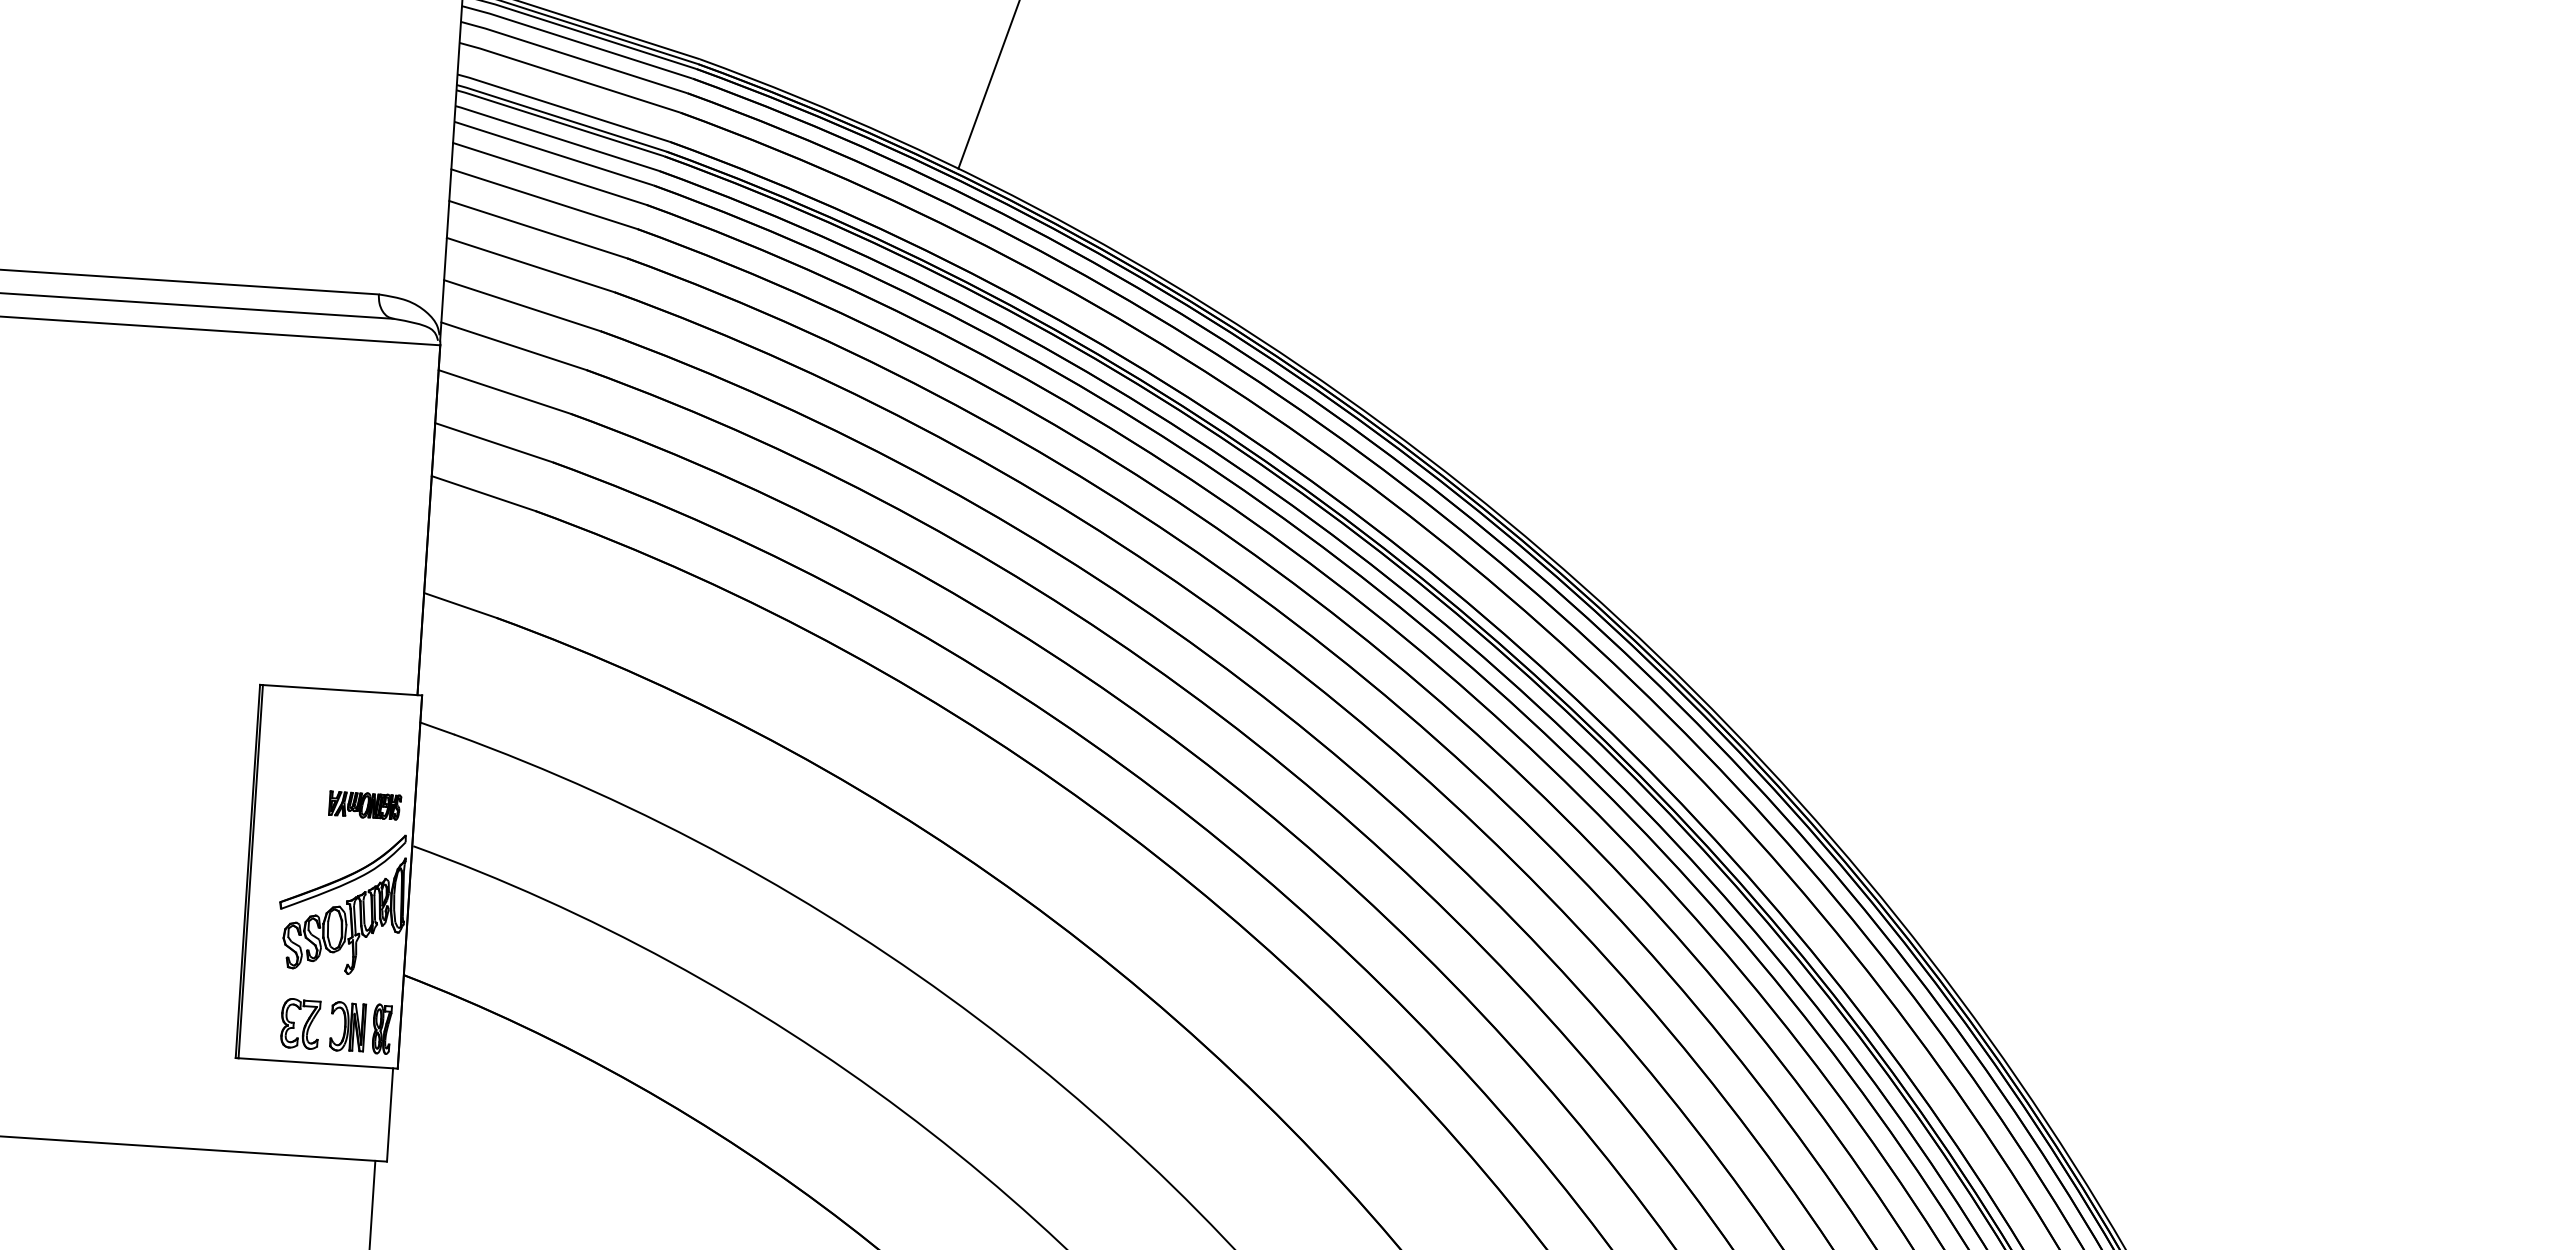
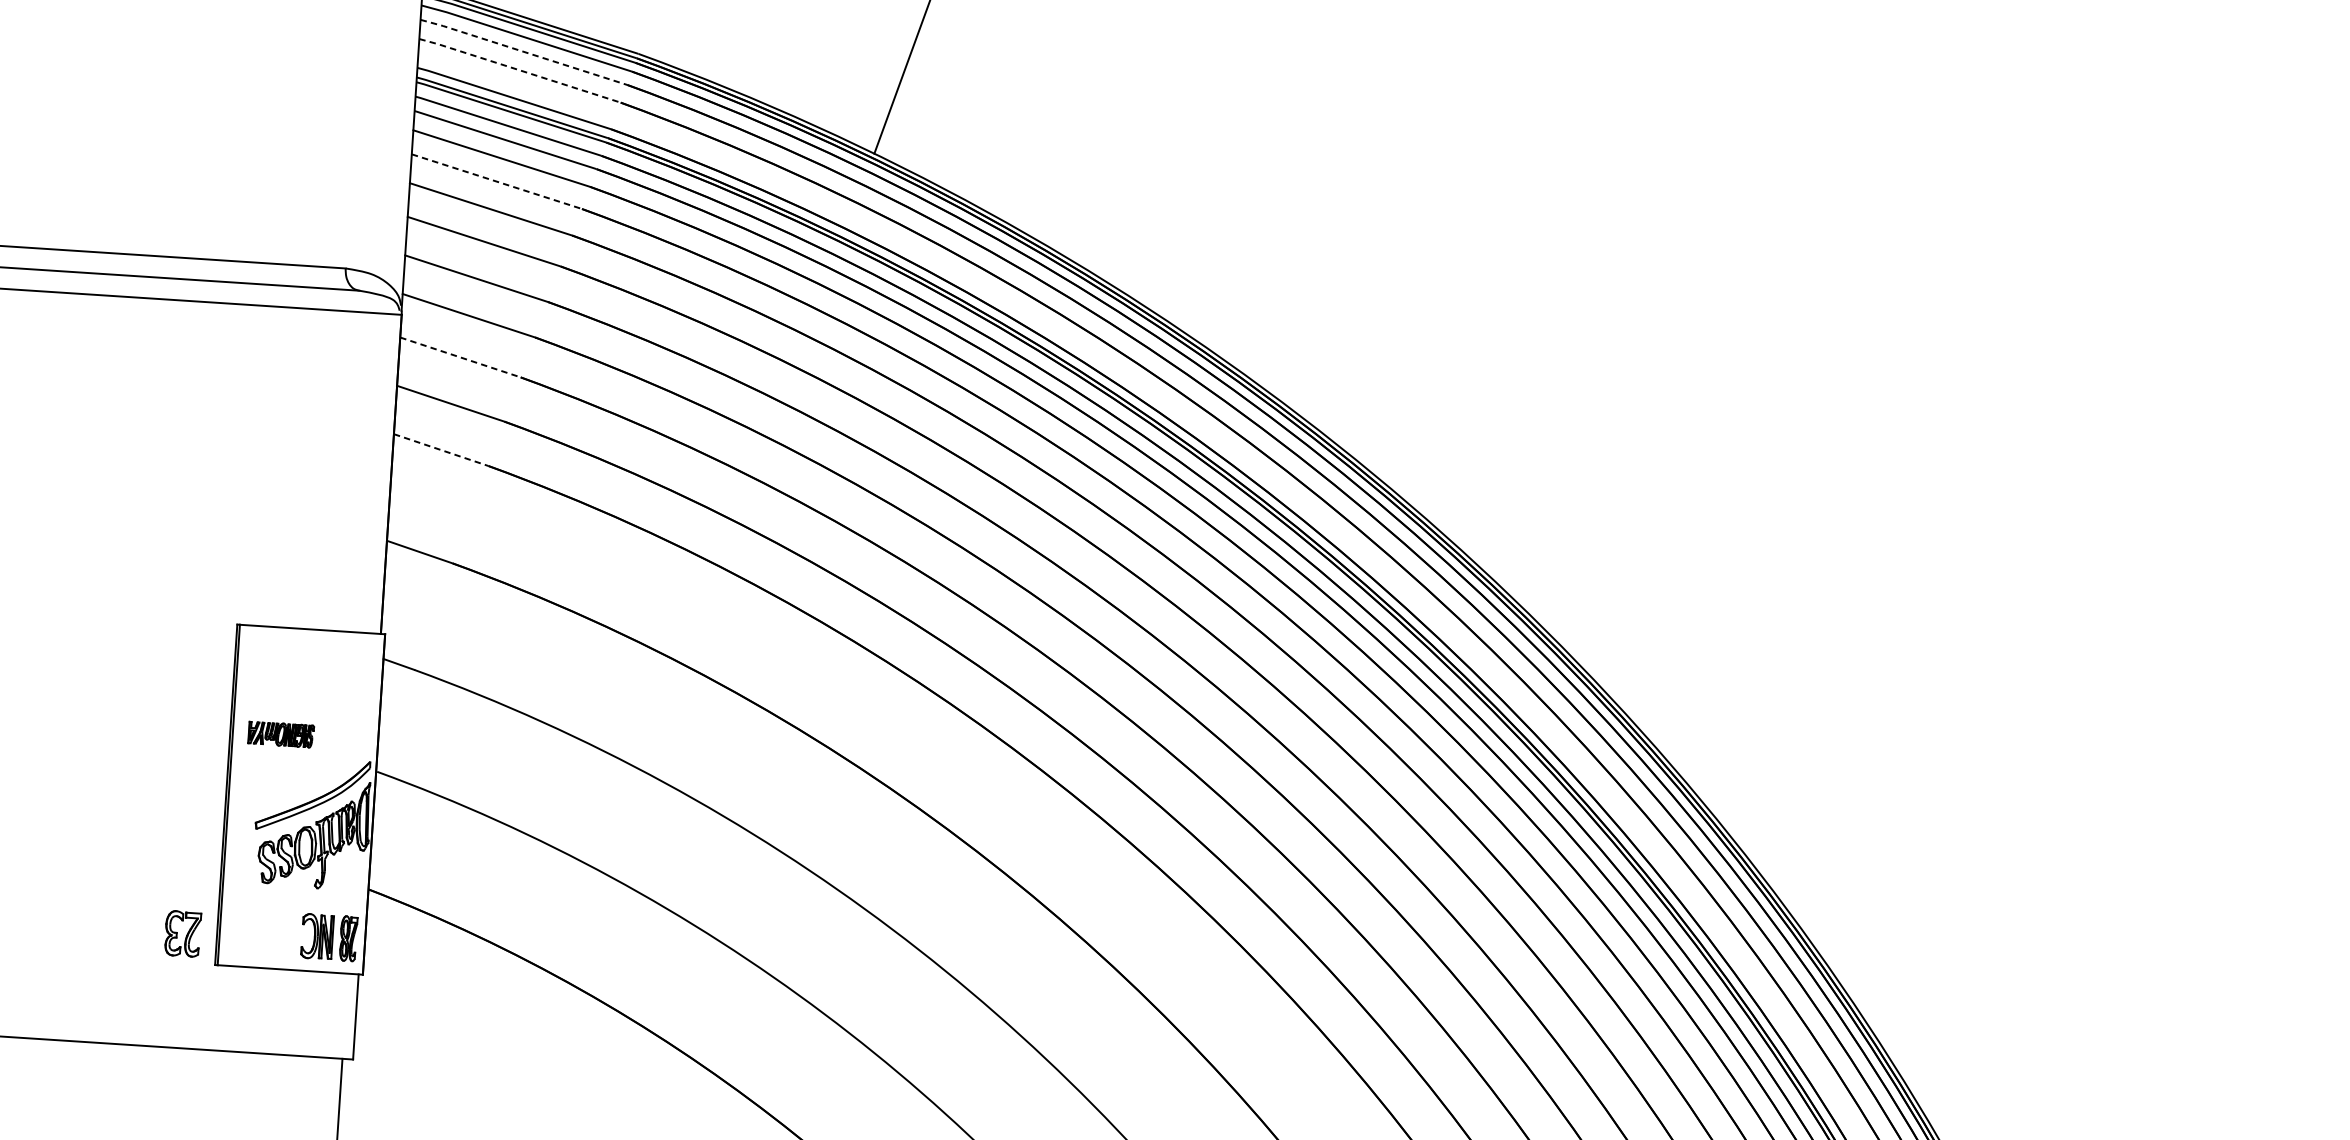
line: (574, 56) -> (524, 51), solid -> dashed
line: (569, 77) -> (519, 70), solid -> dashed
line: (544, 199) -> (496, 181), solid -> dashed
line: (504, 391) -> (460, 357), solid -> dashed
line: (483, 493) -> (441, 450), solid -> dashed
part: (365, 805) -> (281, 734), moved
part: (300, 1023) -> (182, 933), moved

